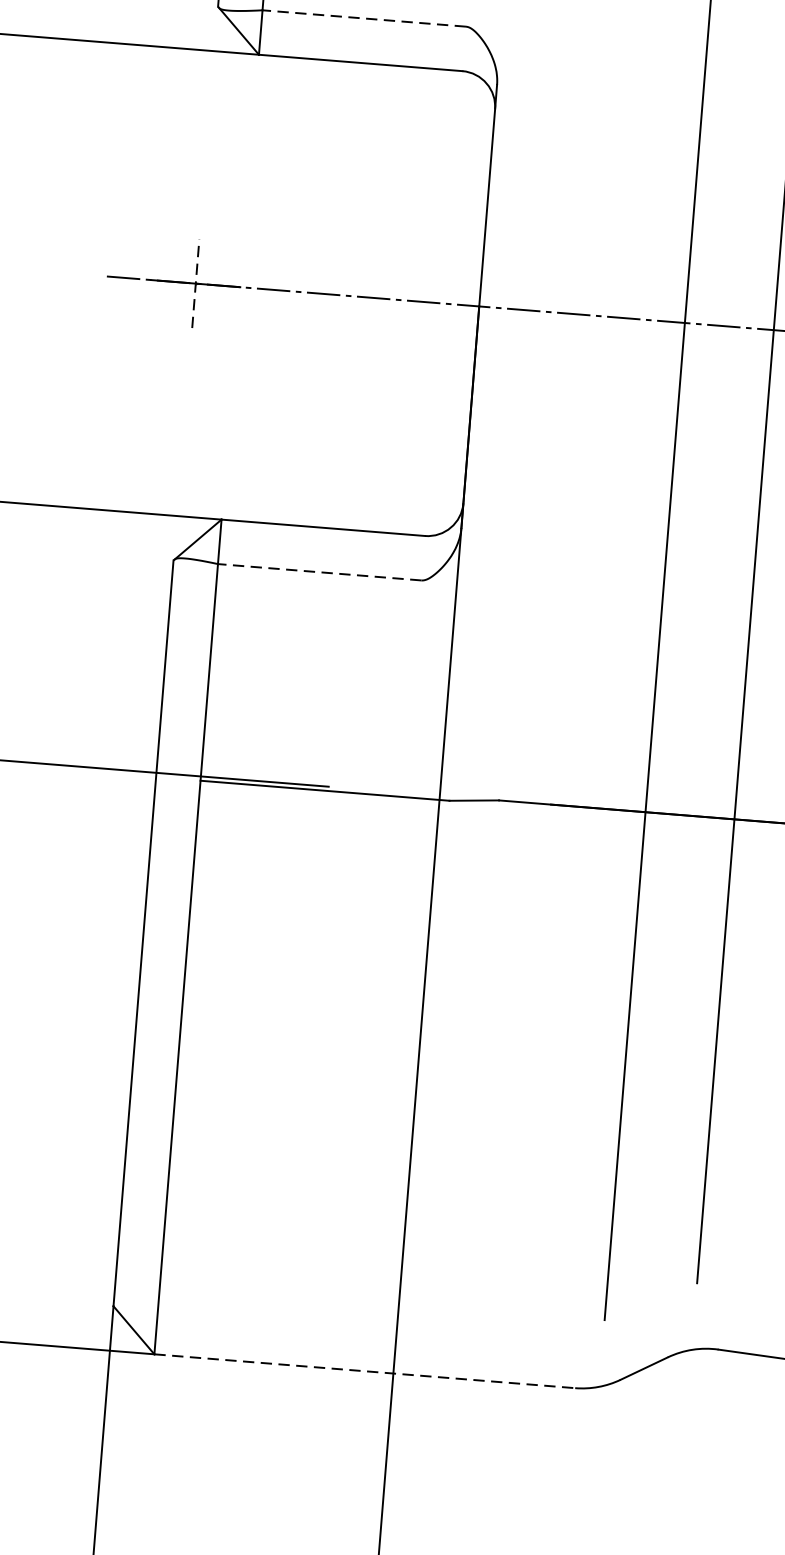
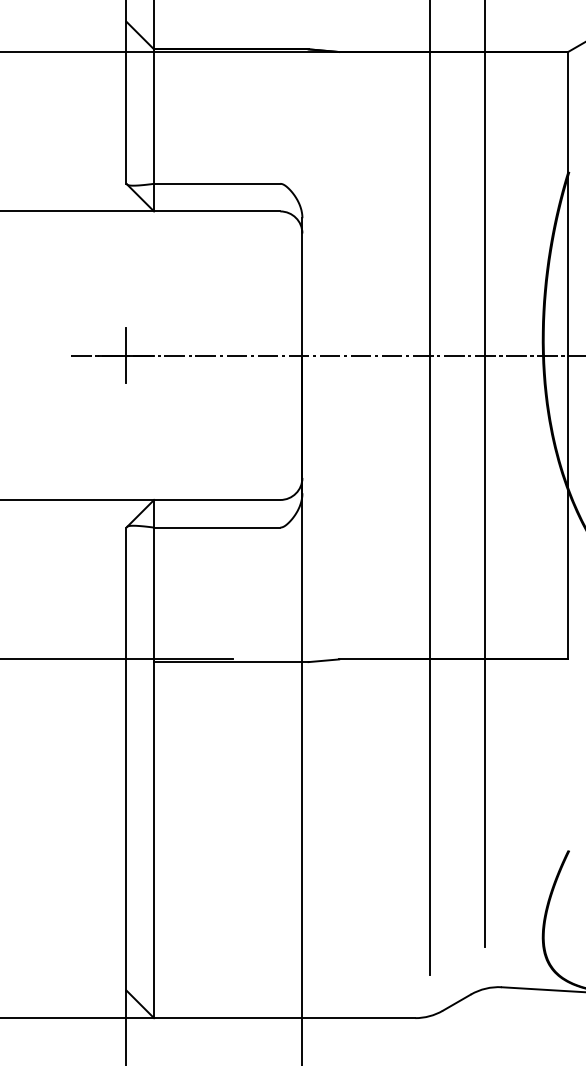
line: (363, 17) -> (216, 183), dashed -> solid
line: (195, 283) -> (126, 355), dashed -> solid
line: (318, 572) -> (216, 527), dashed -> solid
line: (364, 1371) -> (284, 1018), dashed -> solid

